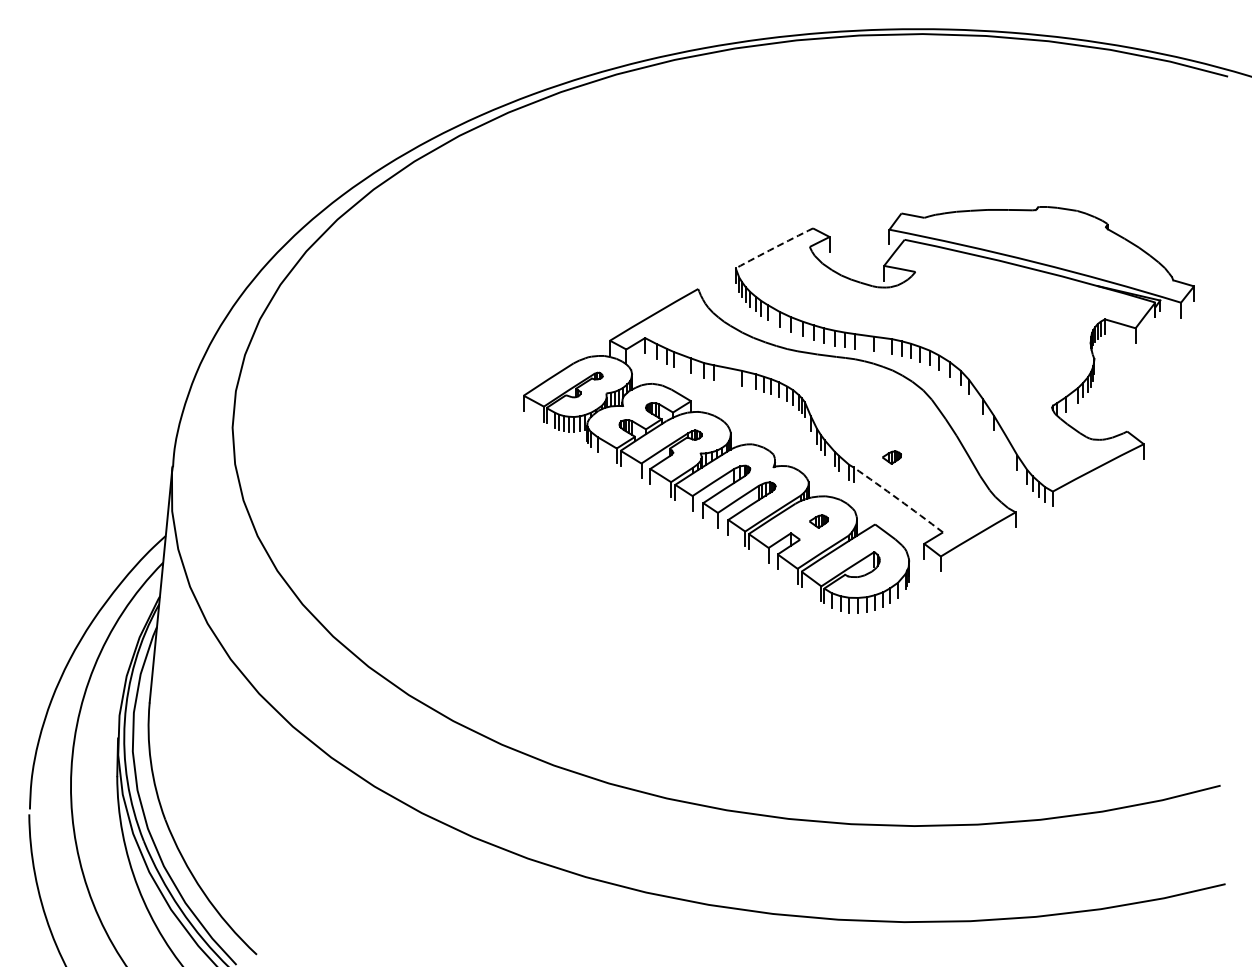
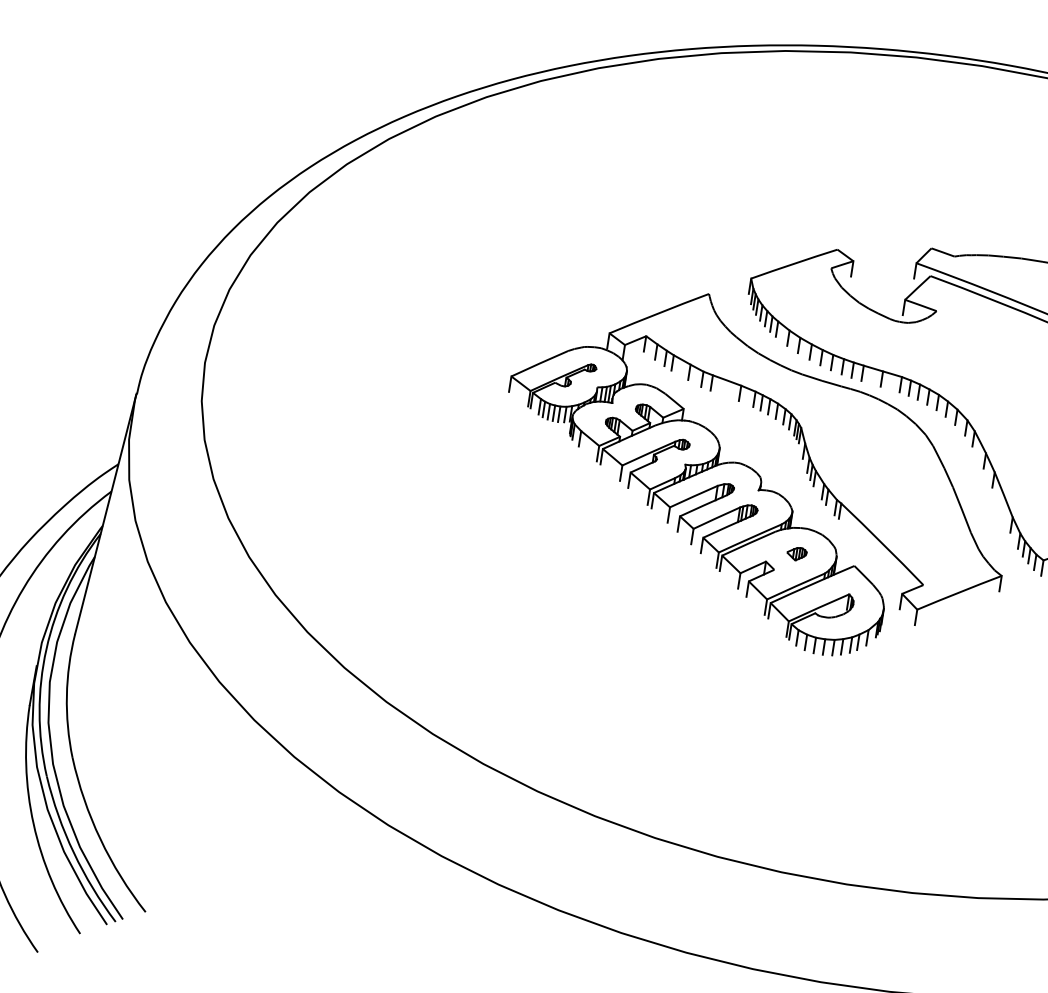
arc: (774, 248) -> (794, 264), dashed -> solid
part: (891, 457) -> (882, 499), removed
arc: (898, 499) -> (882, 543), dashed -> solid

